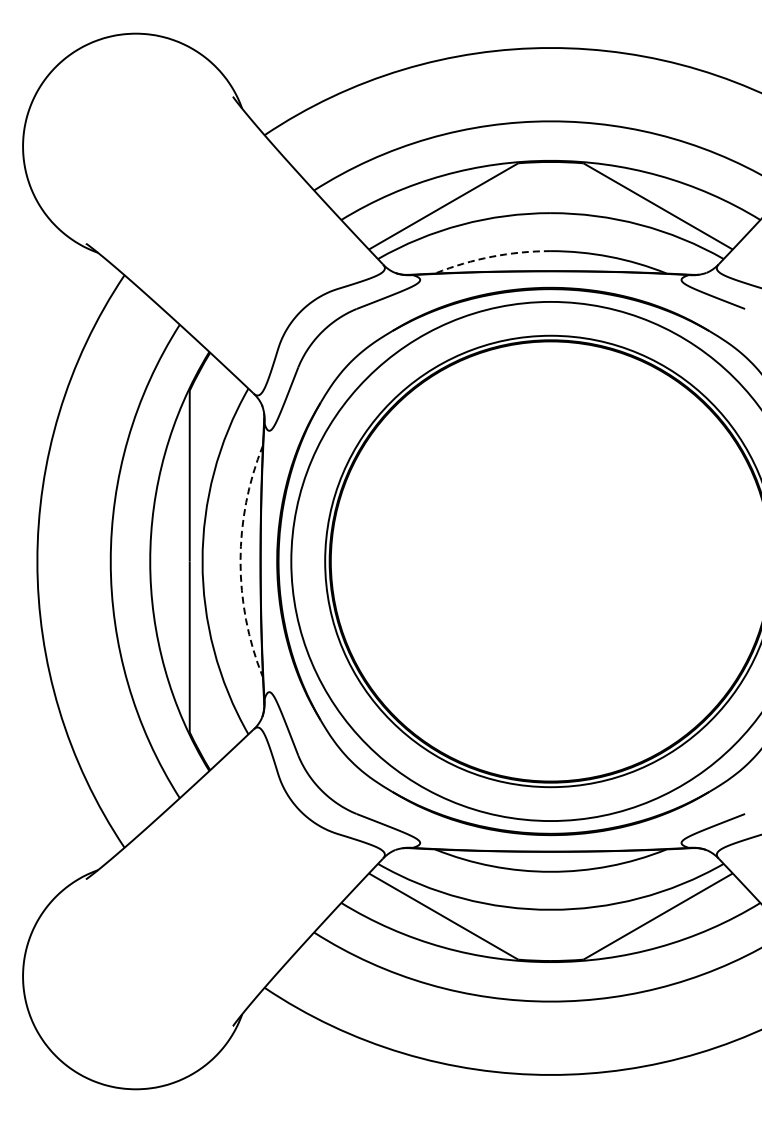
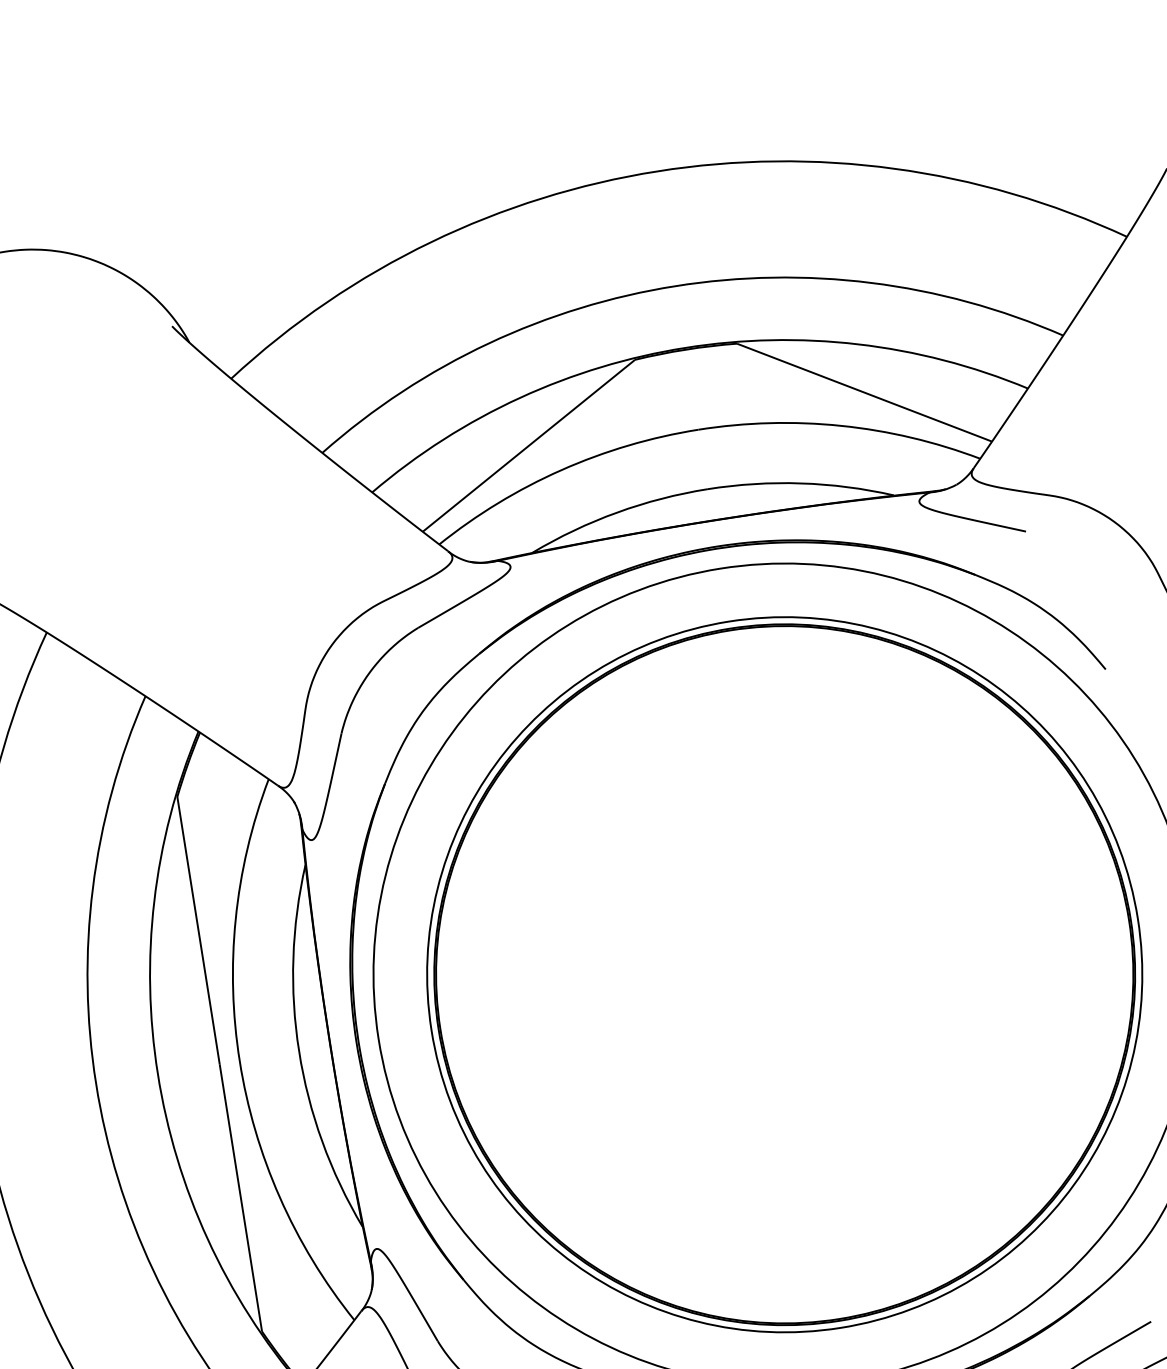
arc: (492, 256) -> (617, 512), dashed -> solid
arc: (240, 561) -> (299, 1051), dashed -> solid

